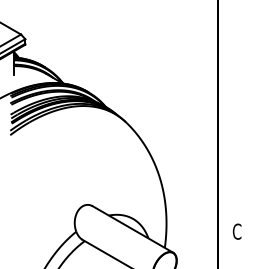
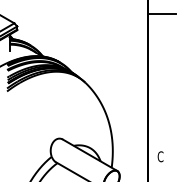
line: (238, 19) -> (161, 13), added

